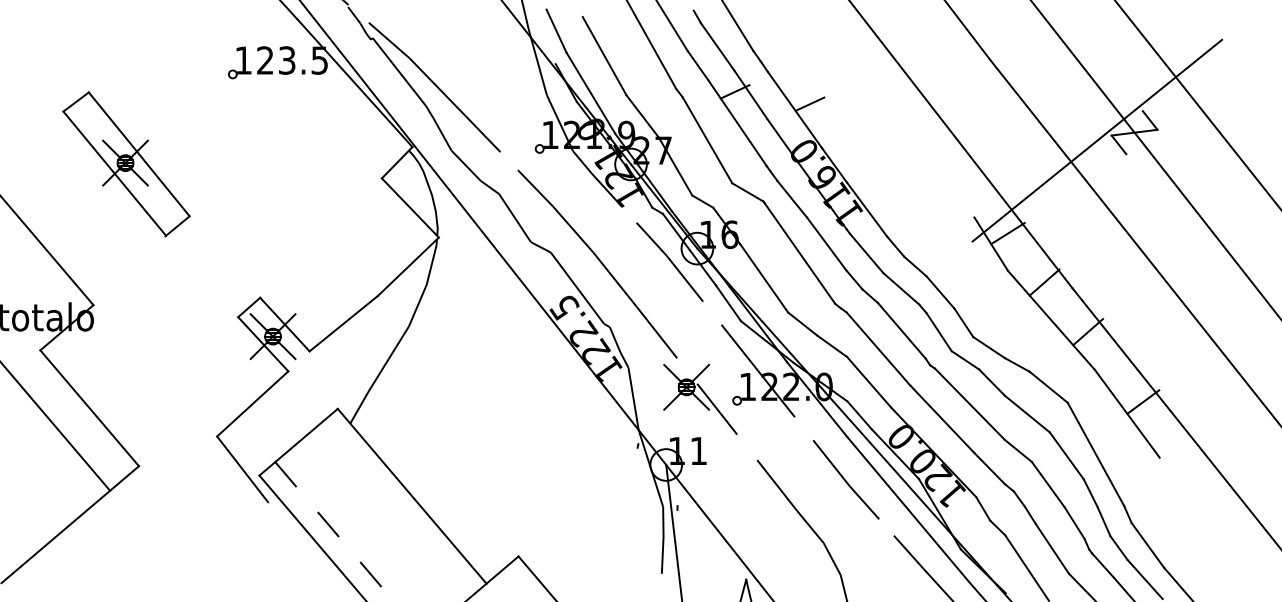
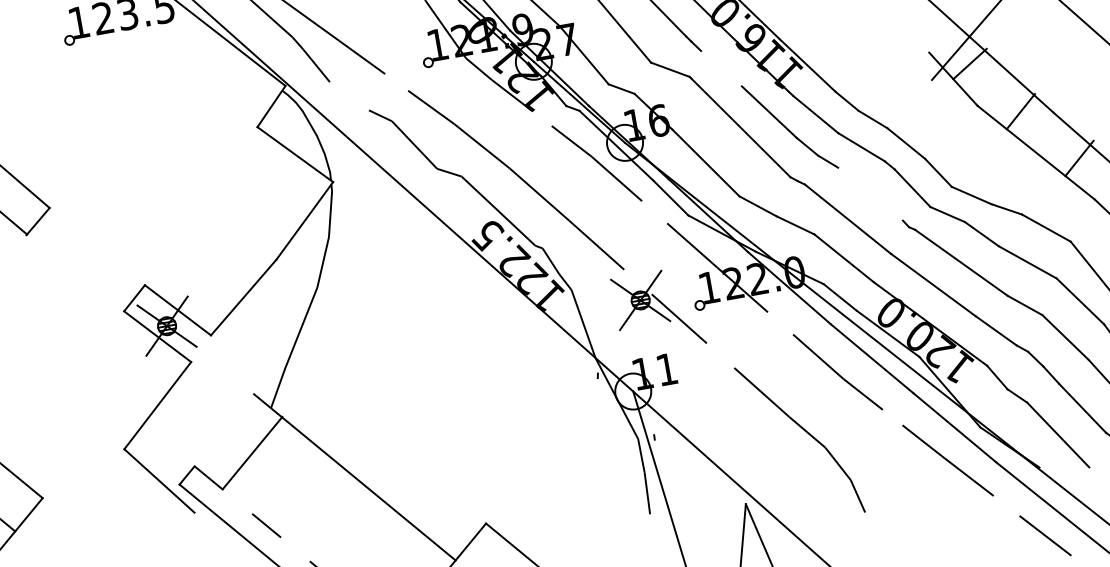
line: (465, 165) -> (348, 96), removed
line: (792, 198) -> (721, 67), removed
line: (901, 330) -> (870, 193), removed
line: (306, 435) -> (252, 452), moved

